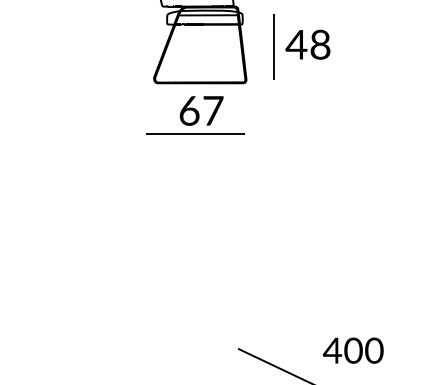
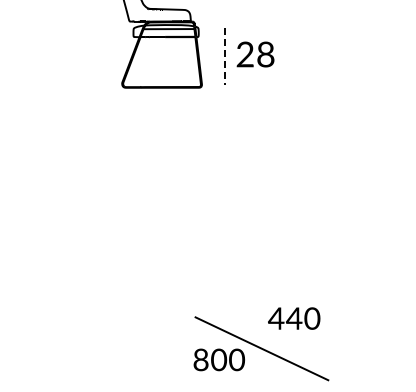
text: (295, 44) -> (244, 54), 48 -> 28
line: (273, 47) -> (225, 56), solid -> dashed
part: (194, 115) -> (157, 115), removed
text: (353, 350) -> (294, 318), 400 -> 440

